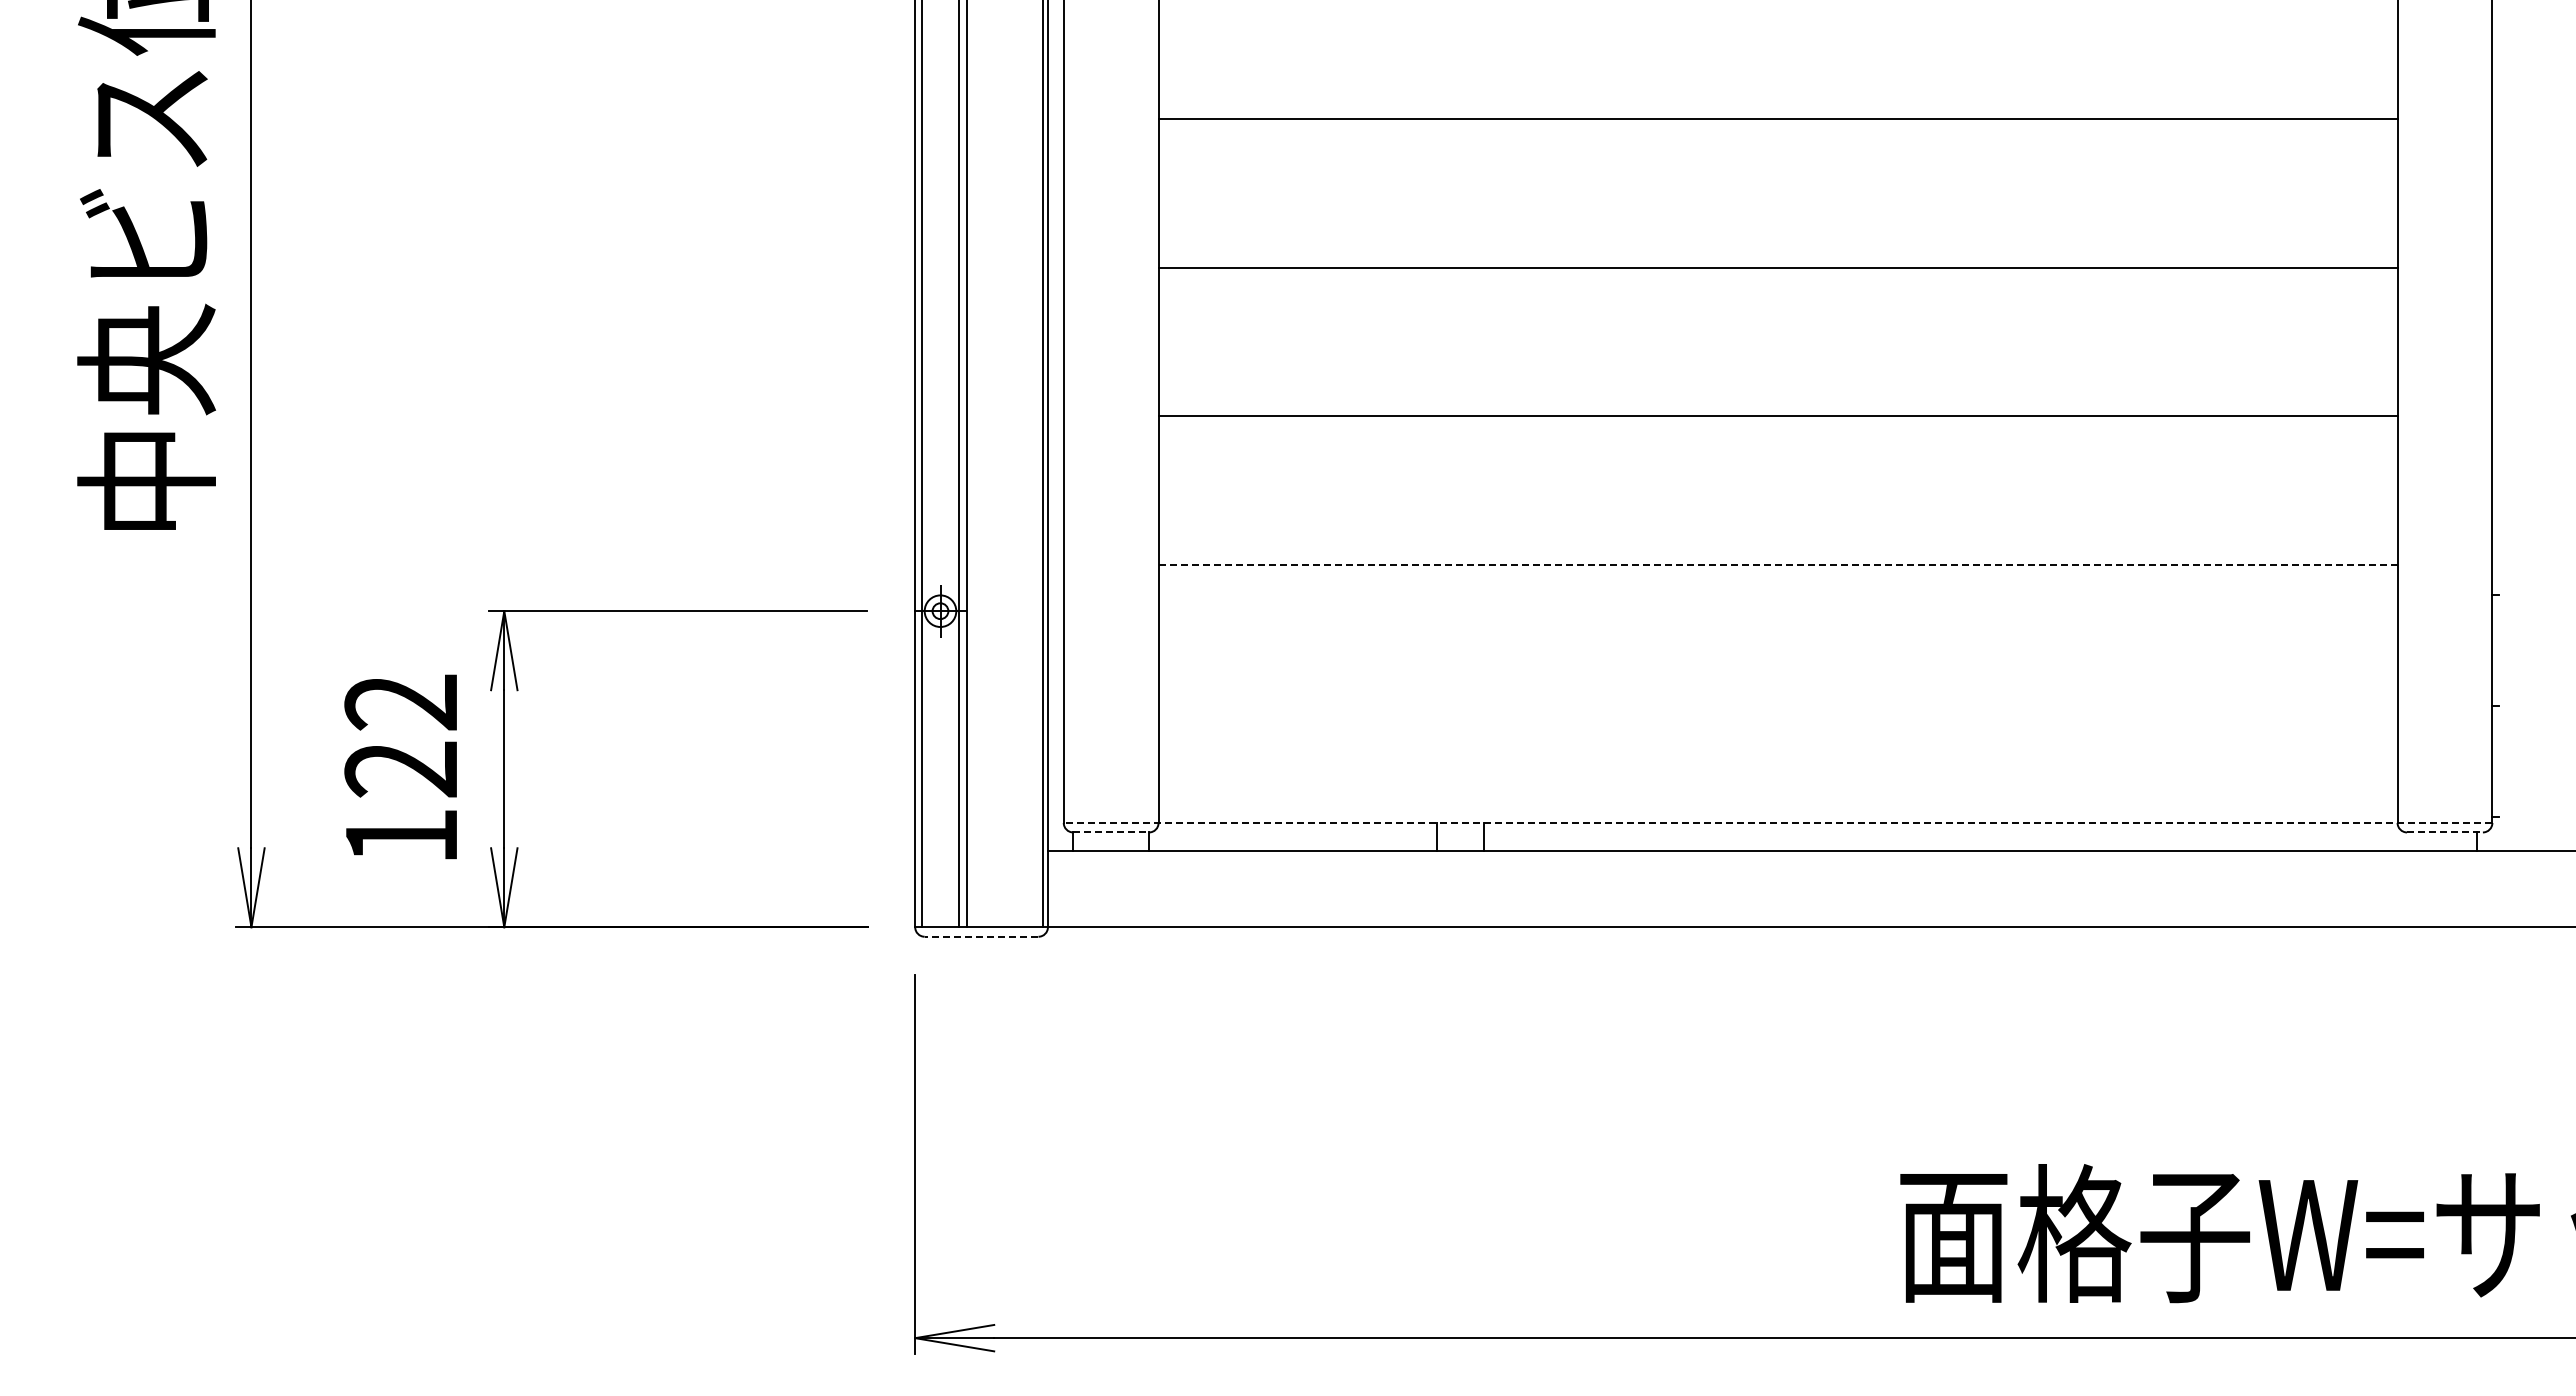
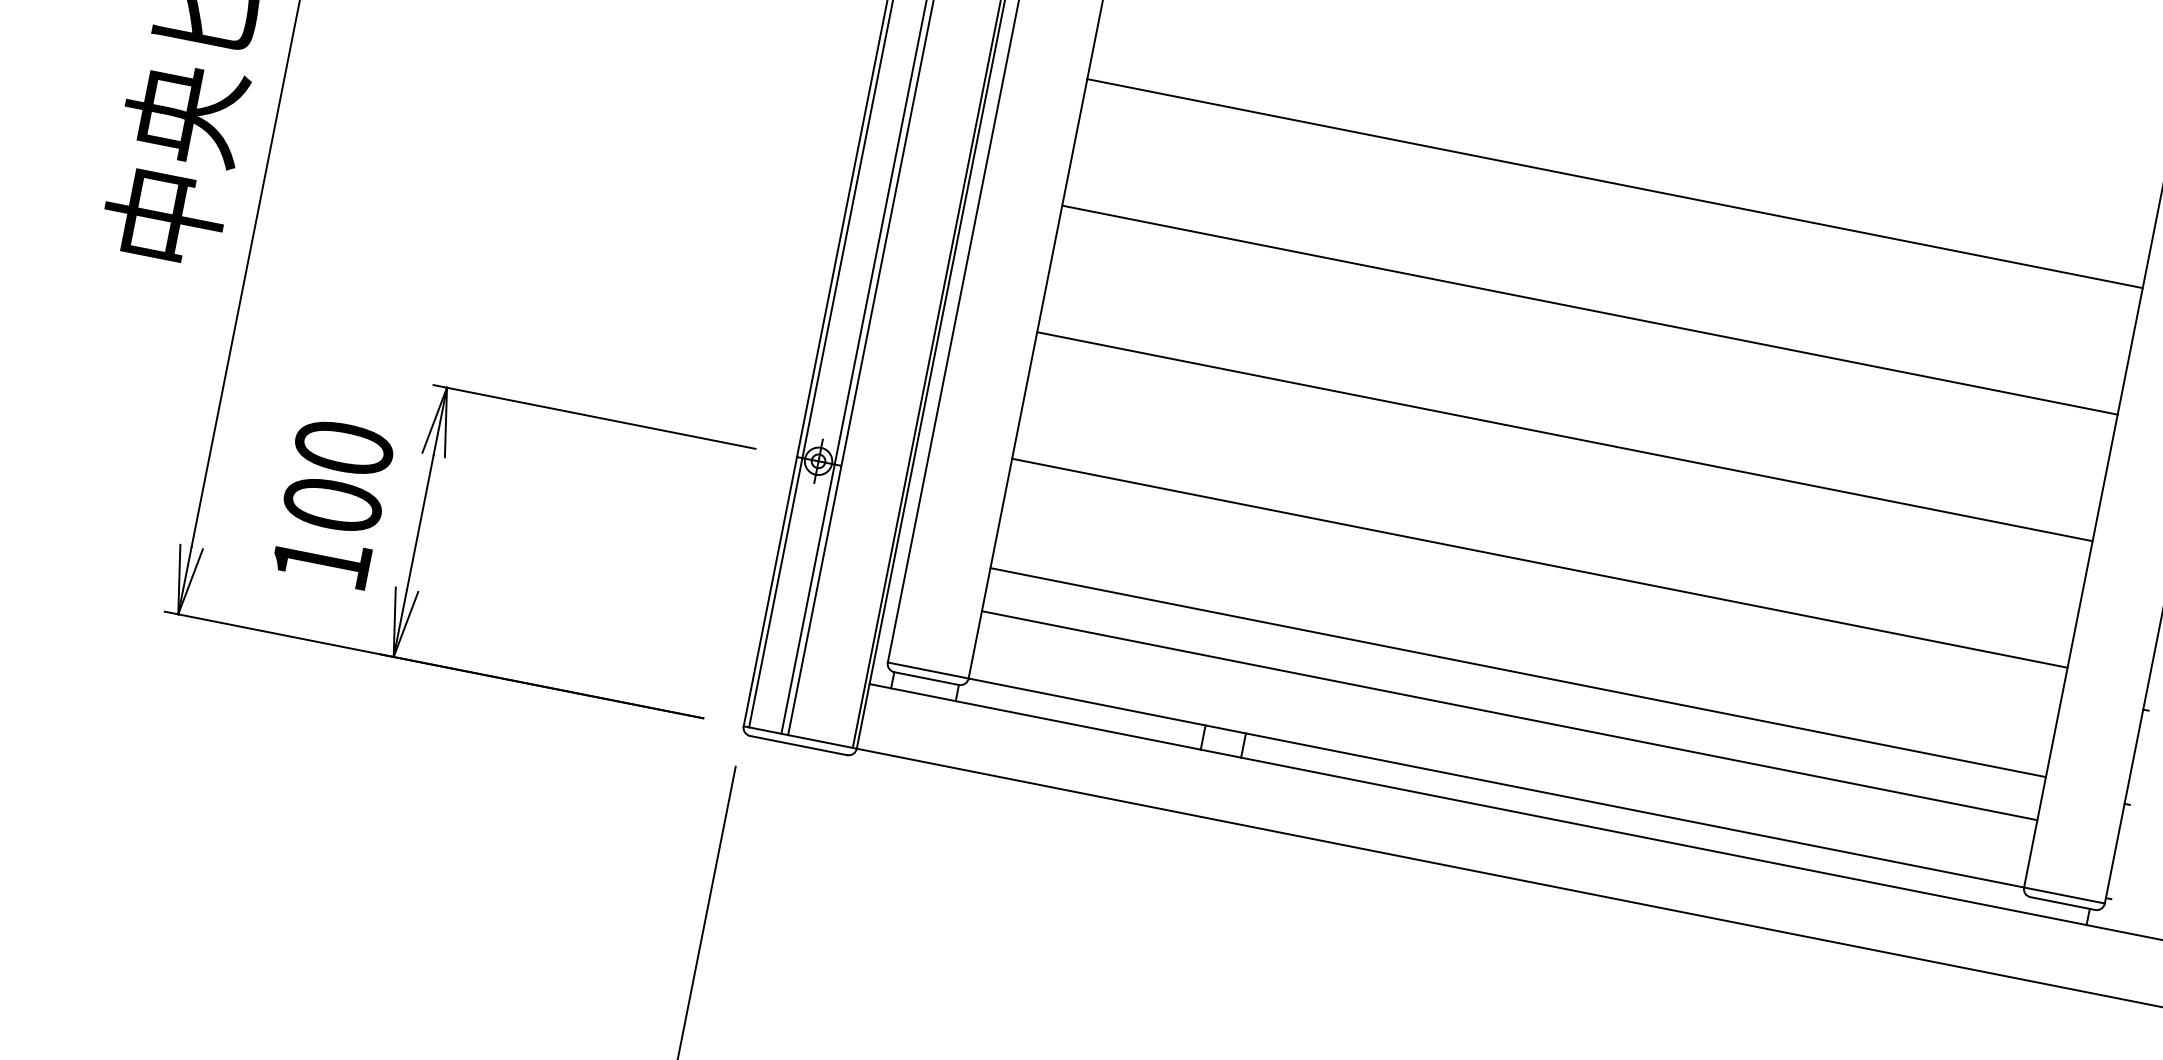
line: (1778, 565) -> (1540, 563), dashed -> solid
line: (1777, 693) -> (1517, 672), added
text: (401, 735) -> (338, 476), 122 -> 100
line: (1777, 743) -> (1509, 715), added
line: (1777, 822) -> (1495, 782), dashed -> solid
line: (1111, 832) -> (926, 678), dashed -> solid
line: (2444, 832) -> (2062, 903), dashed -> solid
line: (981, 936) -> (798, 745), dashed -> solid

